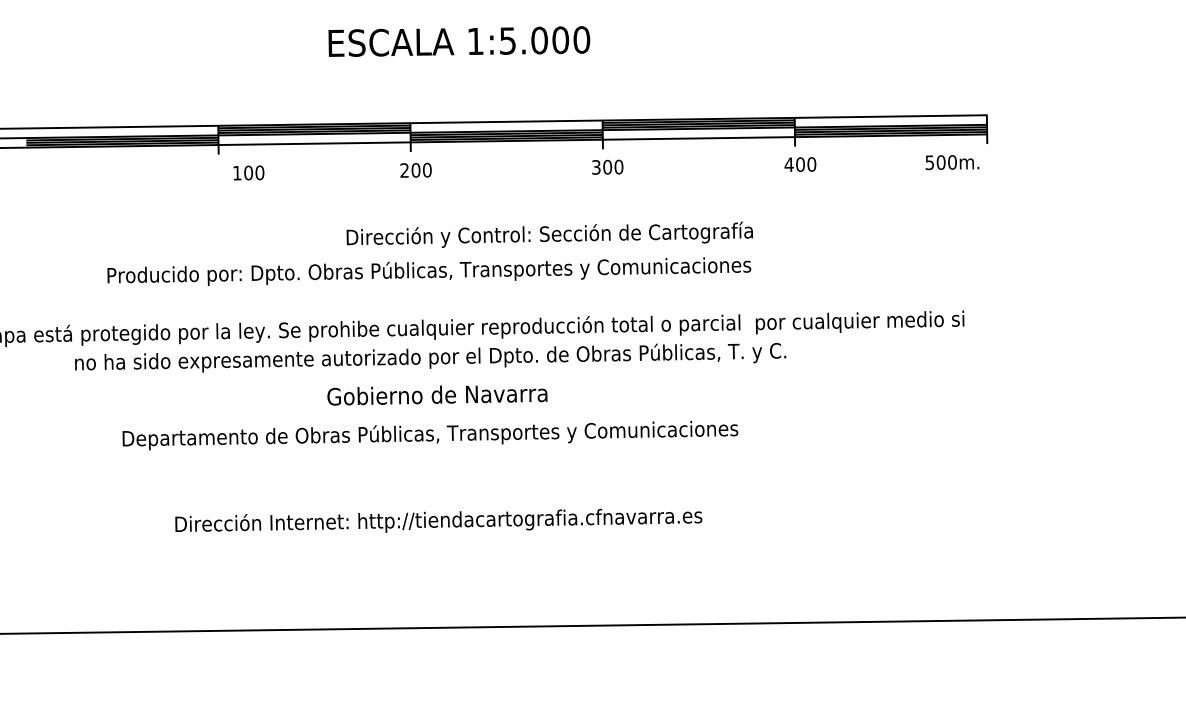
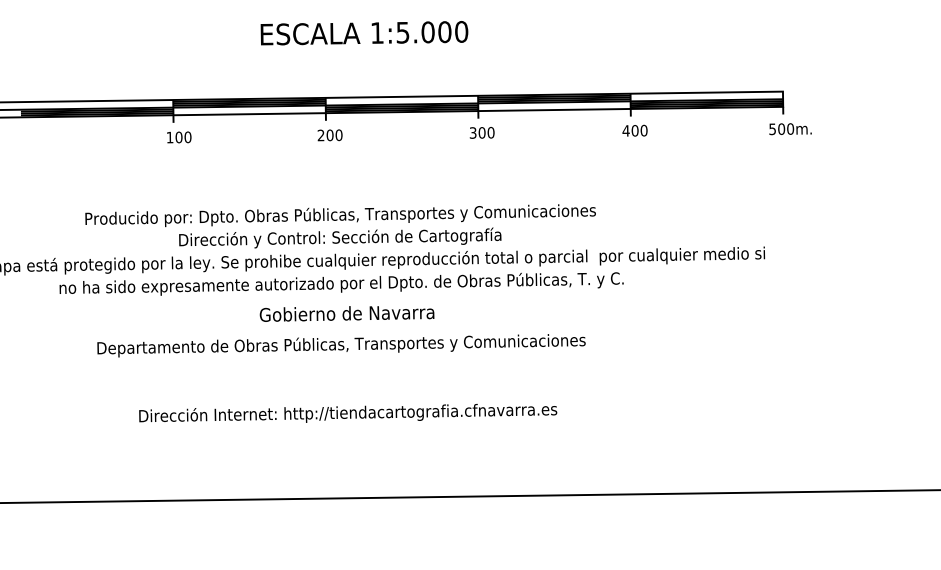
text: (952, 162) -> (790, 129), moved
text: (248, 172) -> (178, 137), moved
text: (549, 234) -> (340, 237), moved

